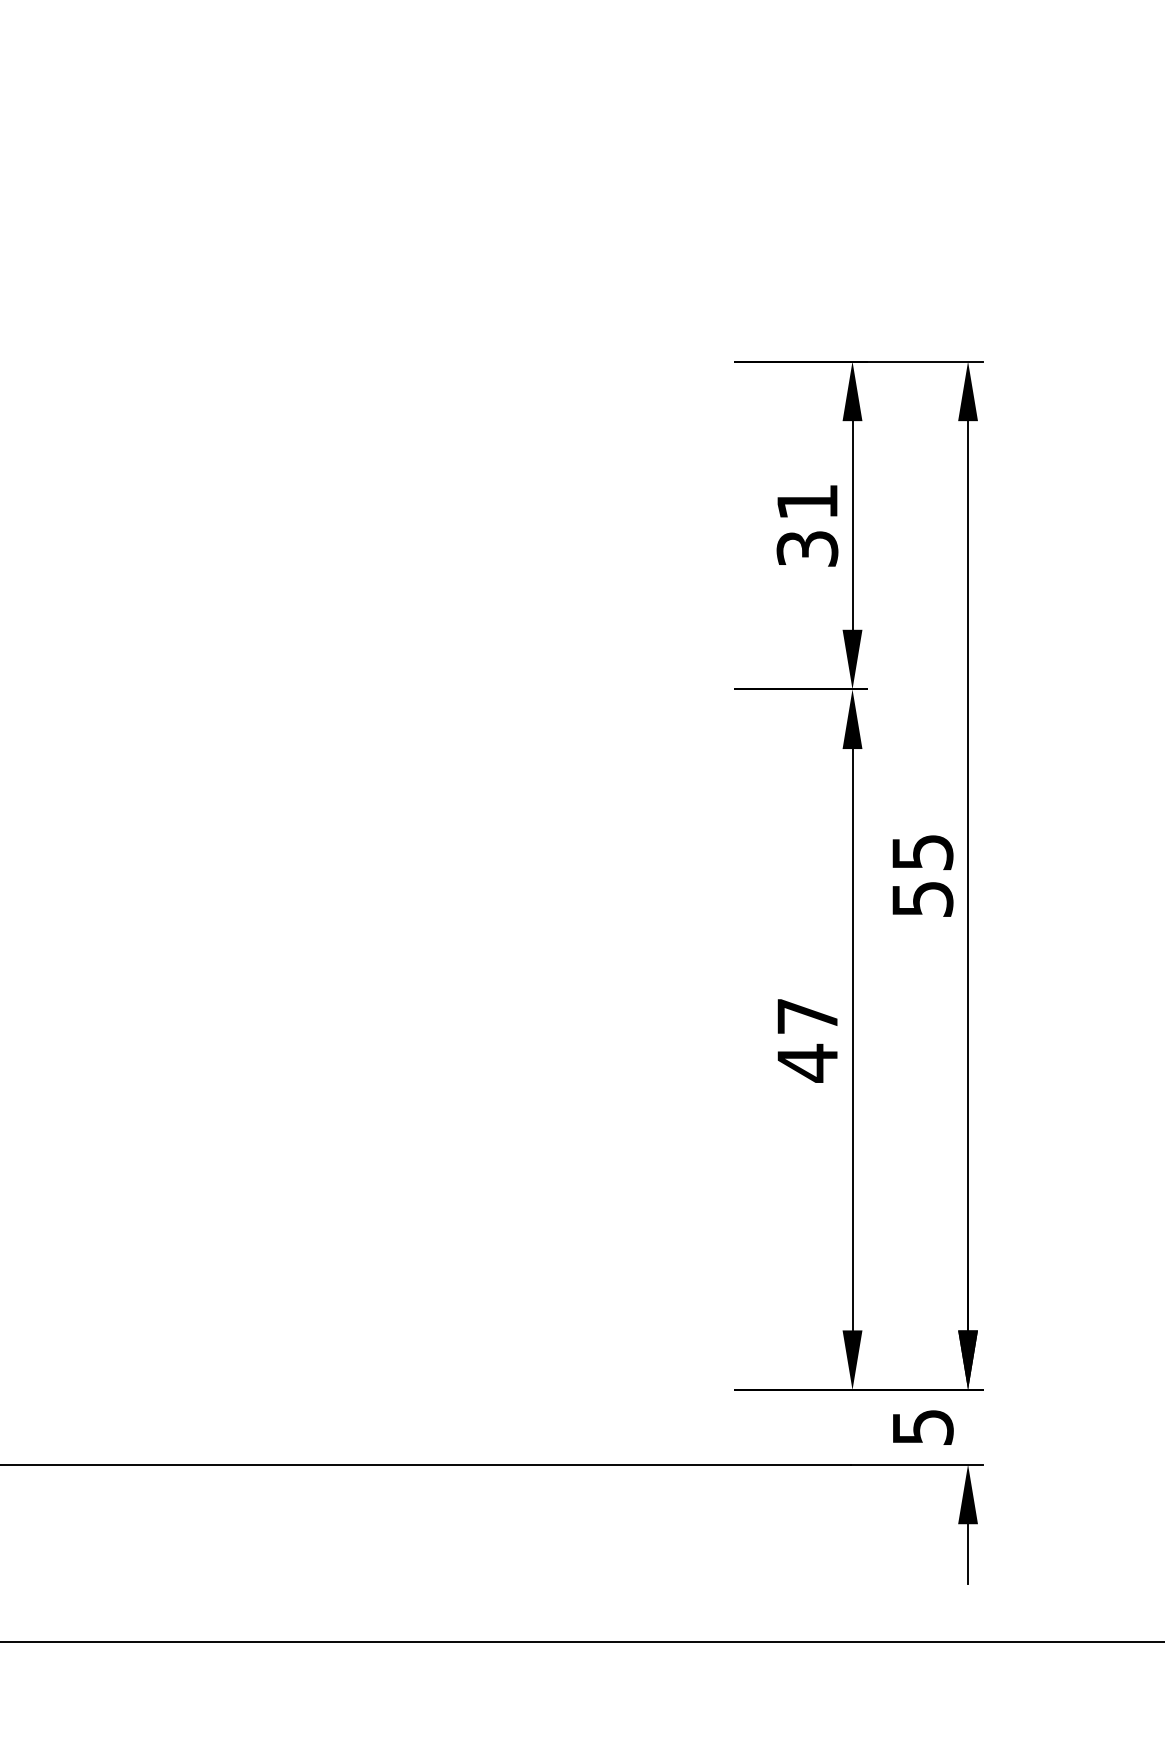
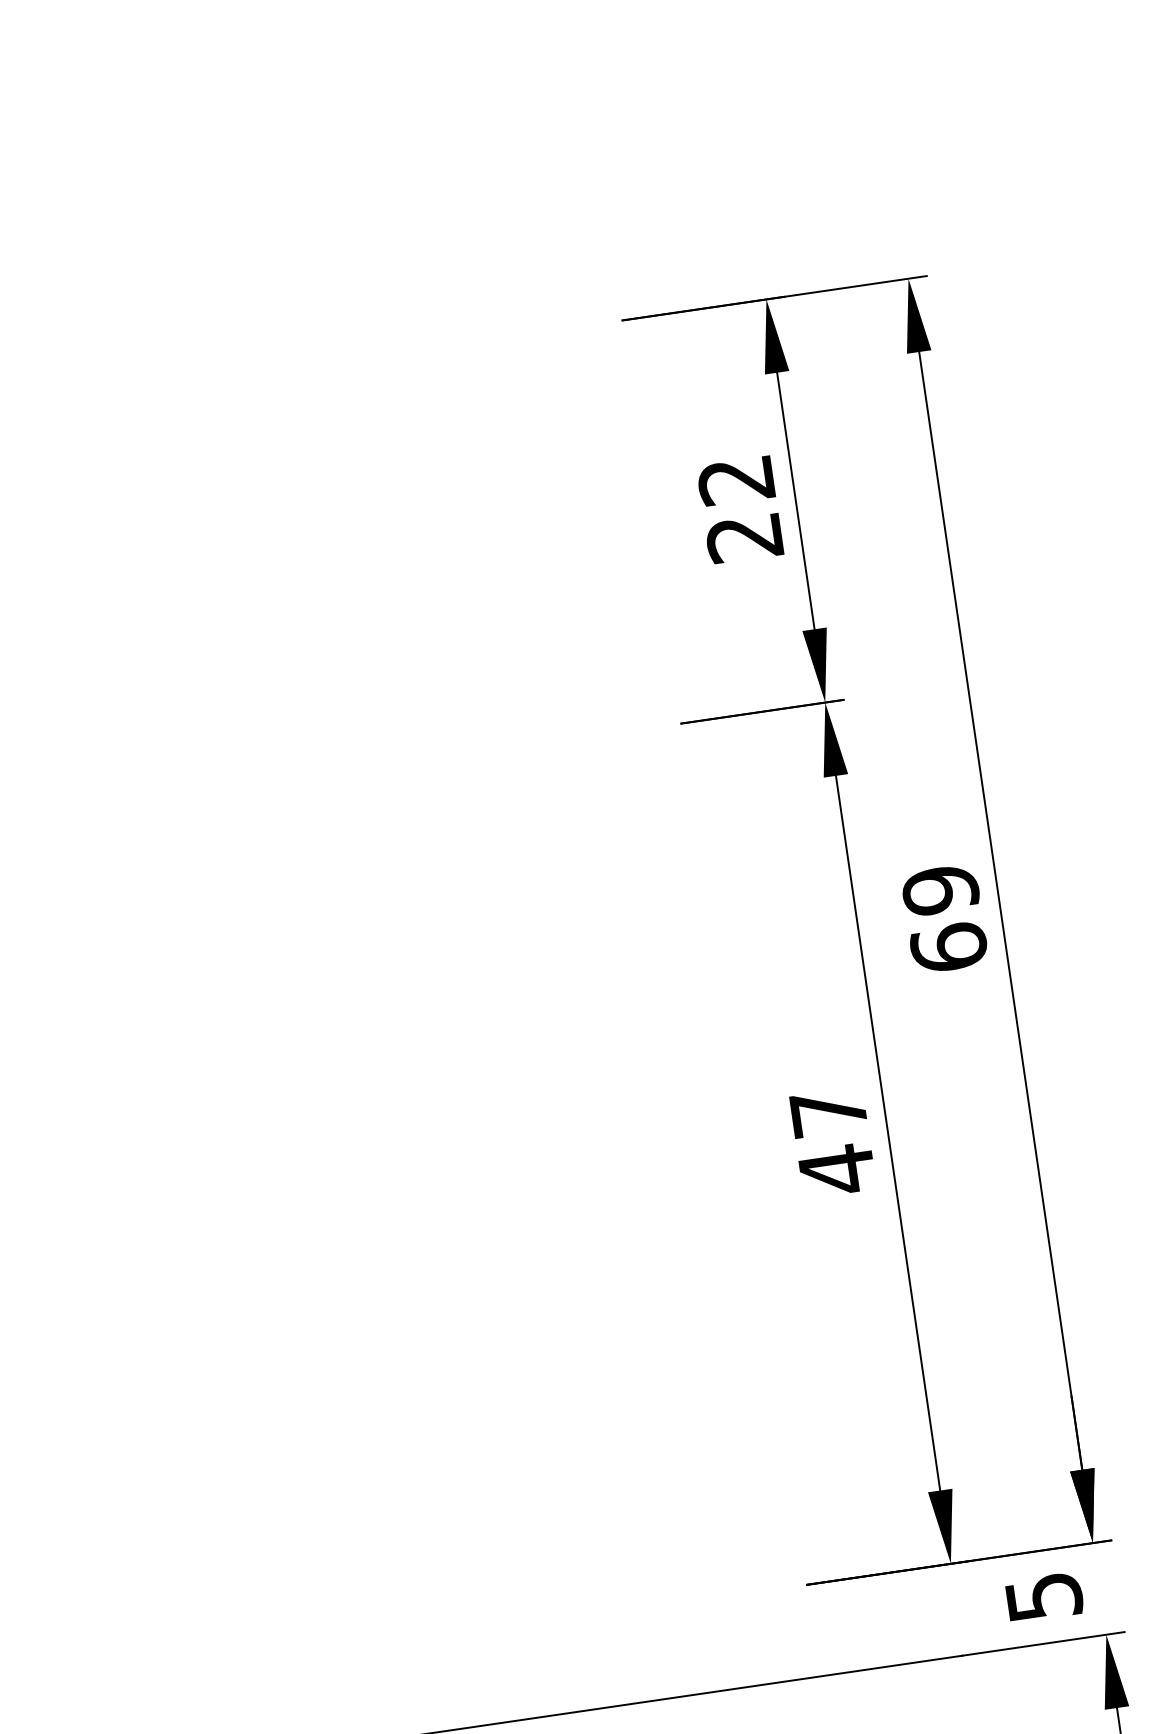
text: (807, 525) -> (740, 509), 31 -> 22
text: (922, 875) -> (944, 918), 55 -> 69

